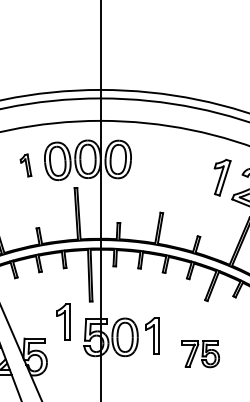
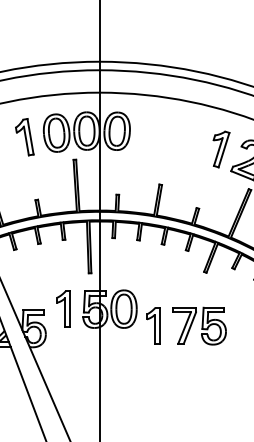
part: (25, 165) -> (24, 137), size x1.67
part: (63, 321) -> (63, 308), moved
part: (152, 335) -> (153, 325), moved
part: (200, 353) -> (199, 325), size x1.43

